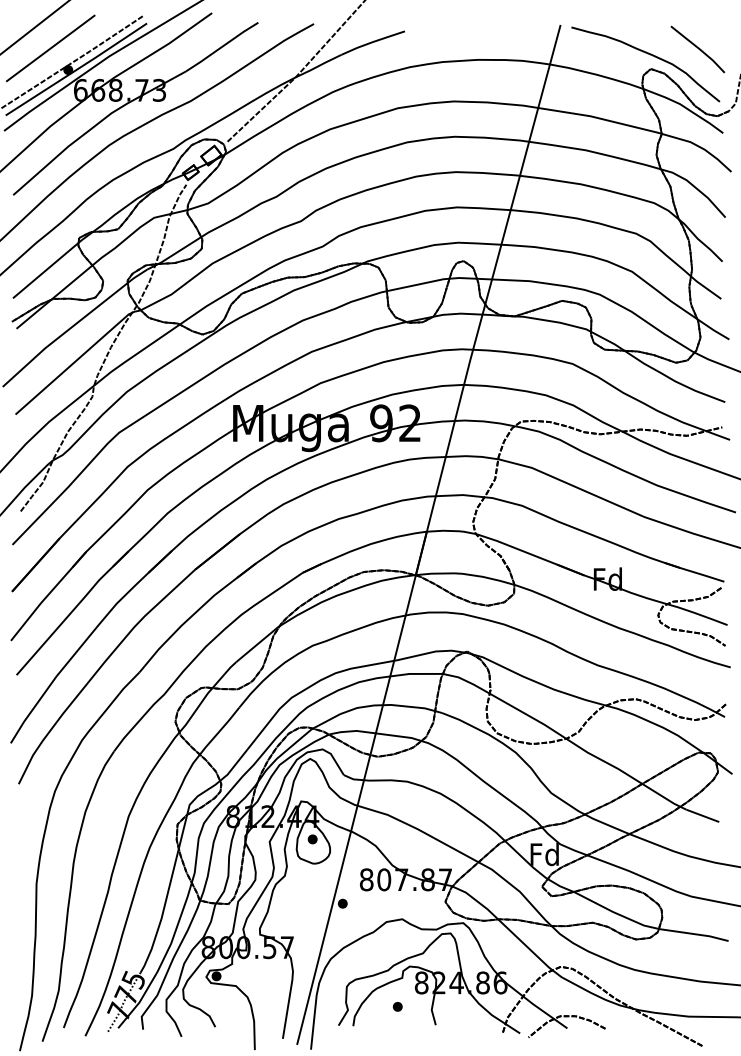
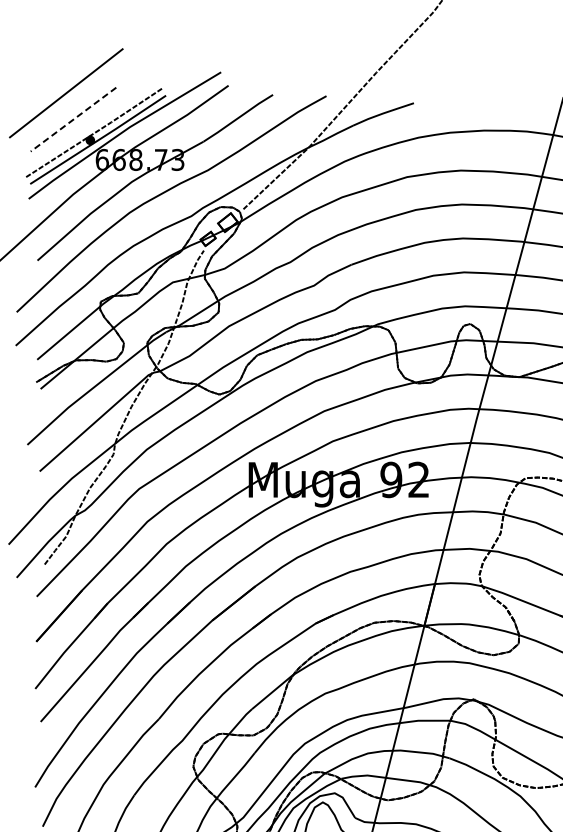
line: (50, 48) -> (73, 119), solid -> dashed

